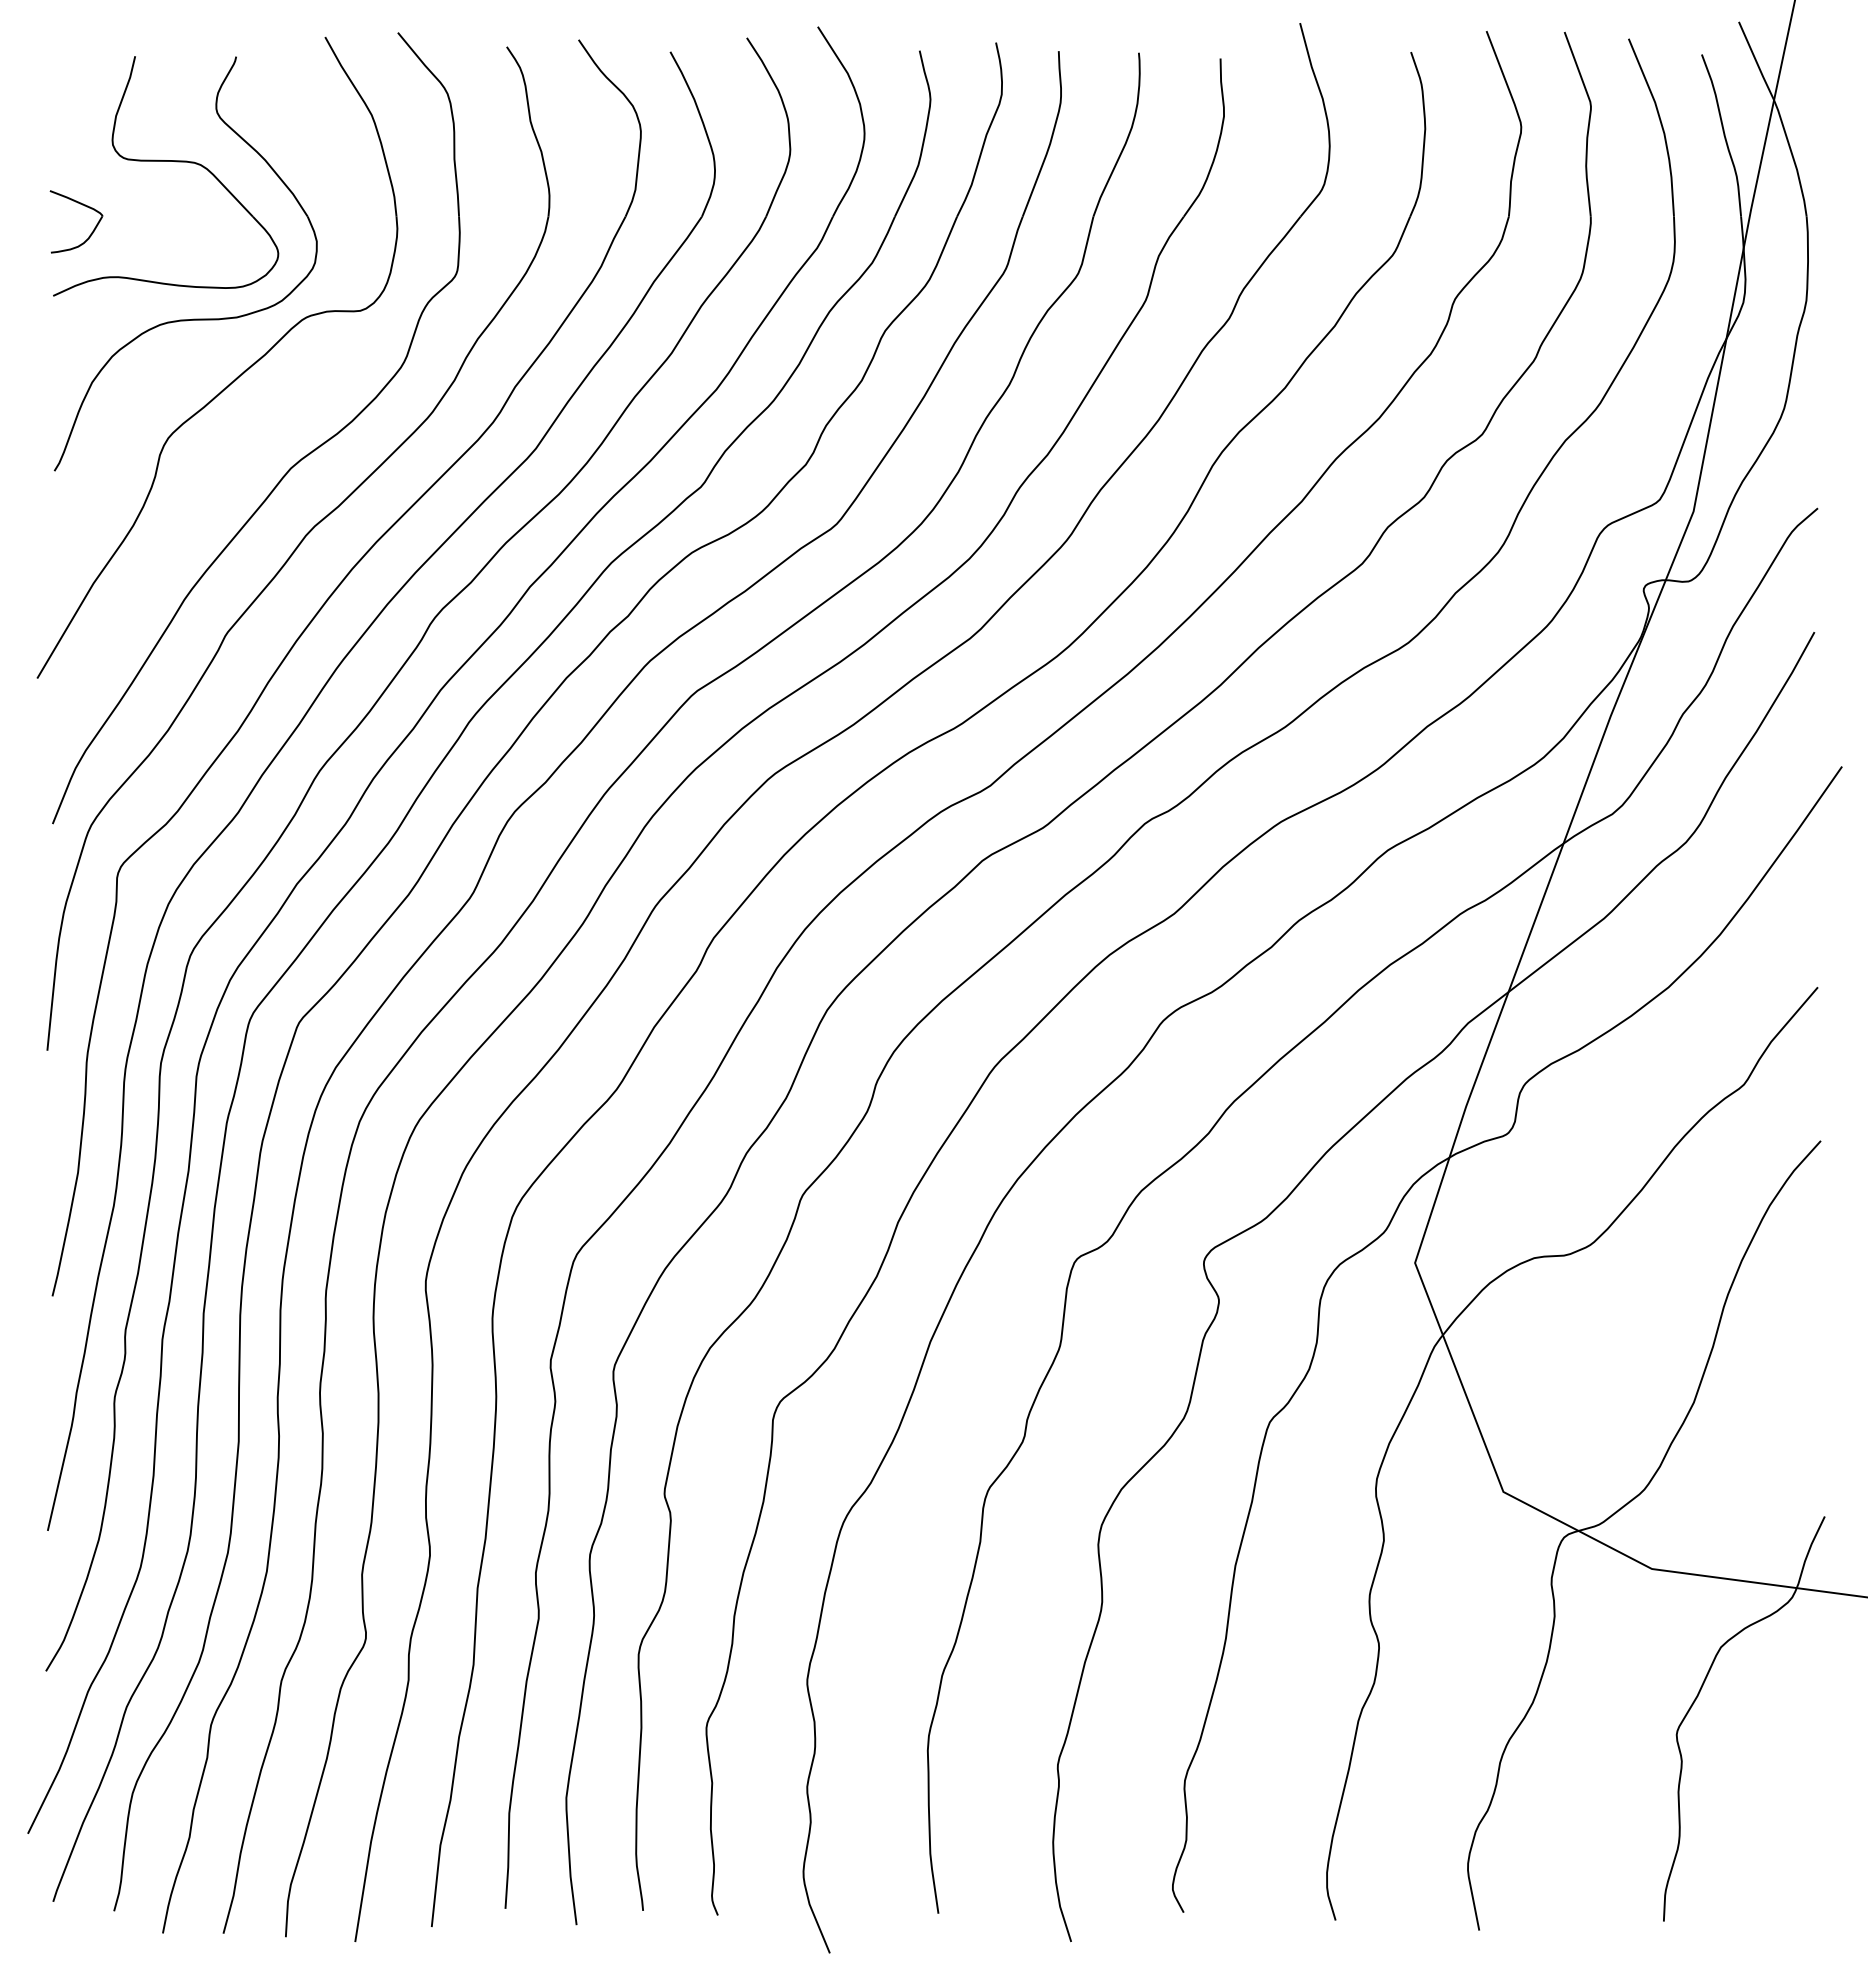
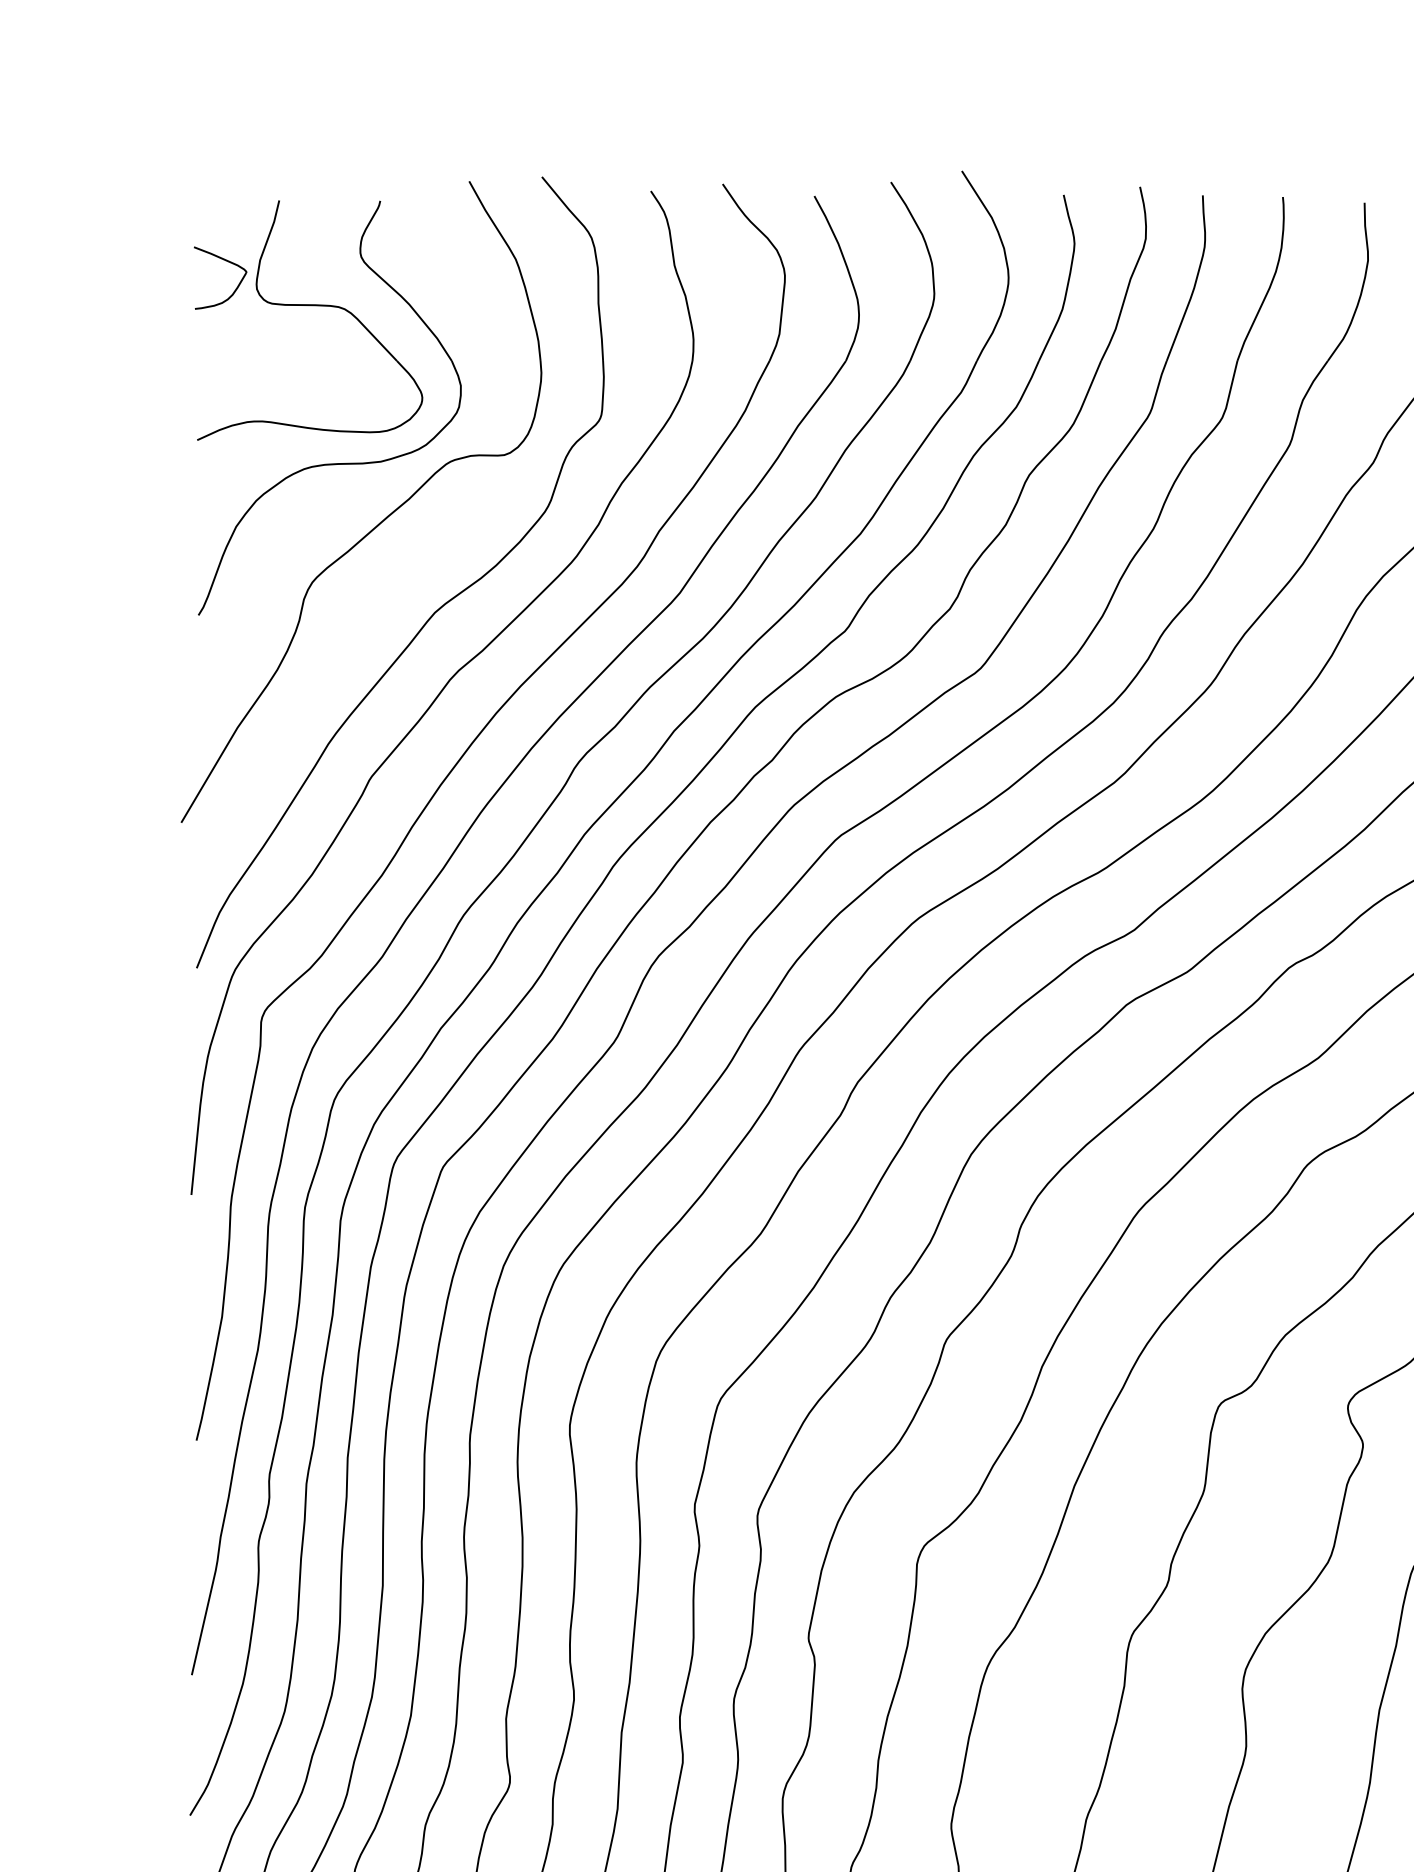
part: (84, 206) -> (228, 262), moved

